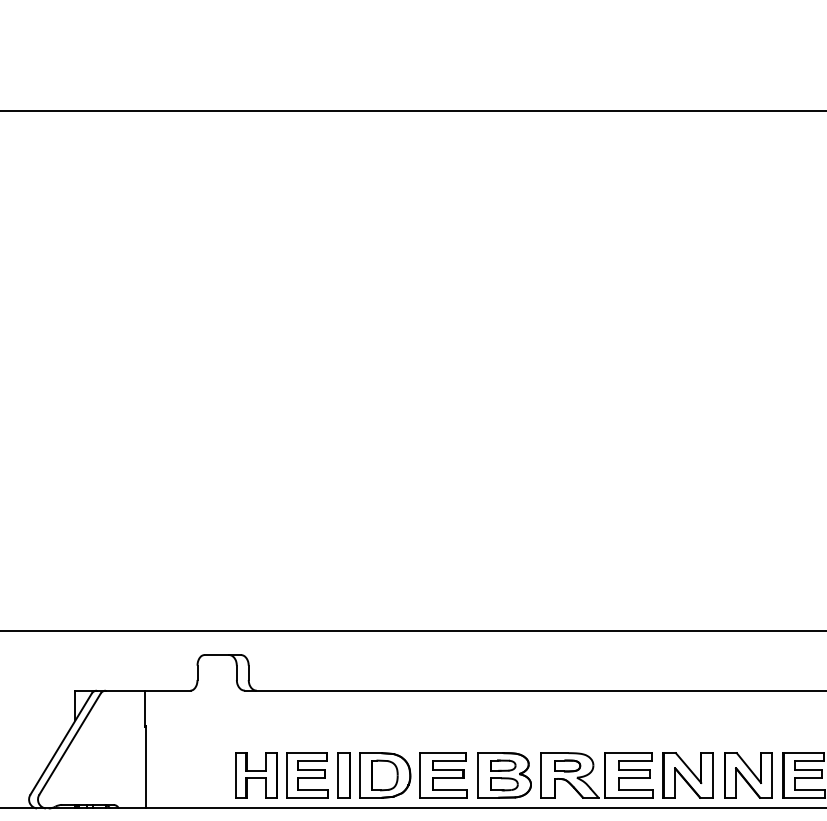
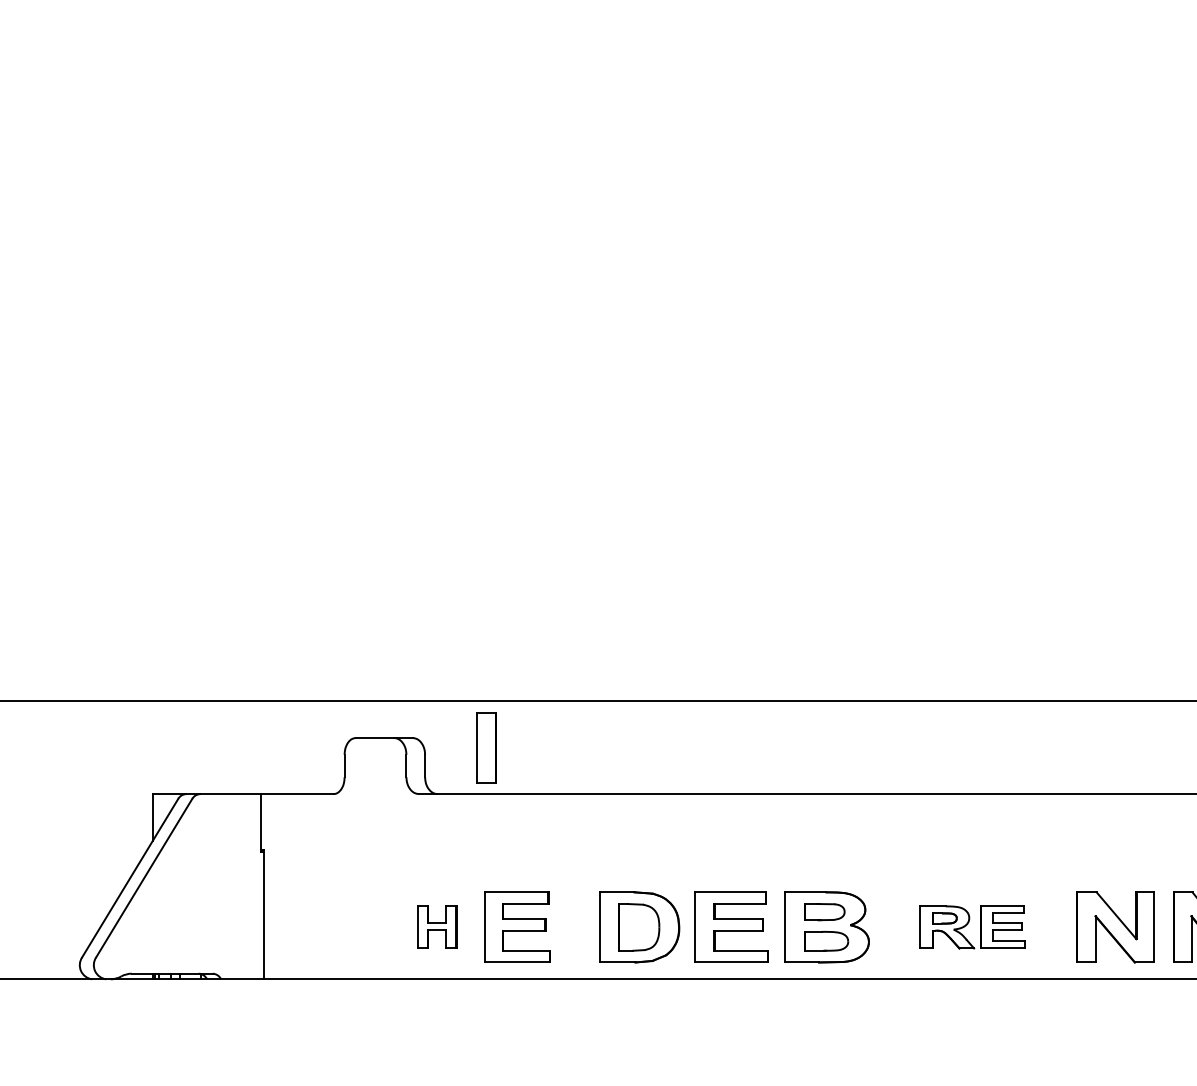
part: (256, 775) -> (437, 927), size x0.6
part: (343, 775) -> (486, 748), moved
part: (596, 775) -> (971, 927), size x0.6

